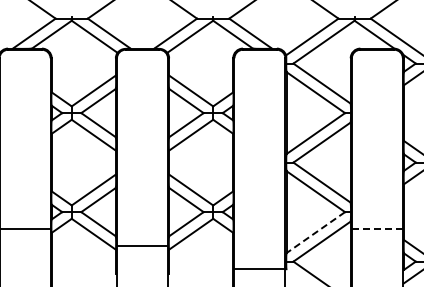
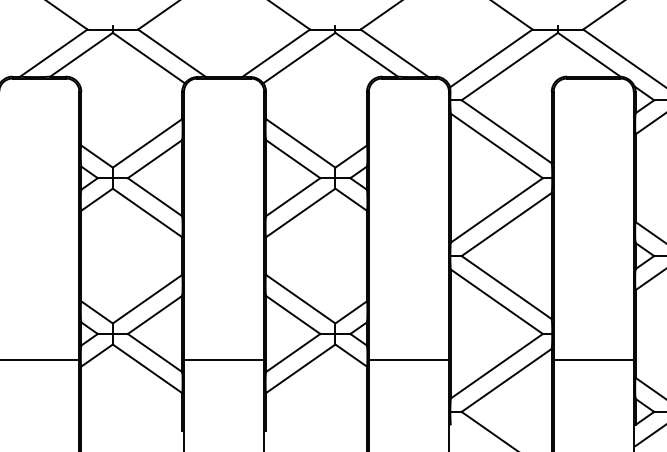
line: (376, 228) -> (592, 359), dashed -> solid
line: (315, 232) -> (496, 366), dashed -> solid
line: (142, 245) -> (224, 359), moved
line: (259, 268) -> (408, 359), moved

